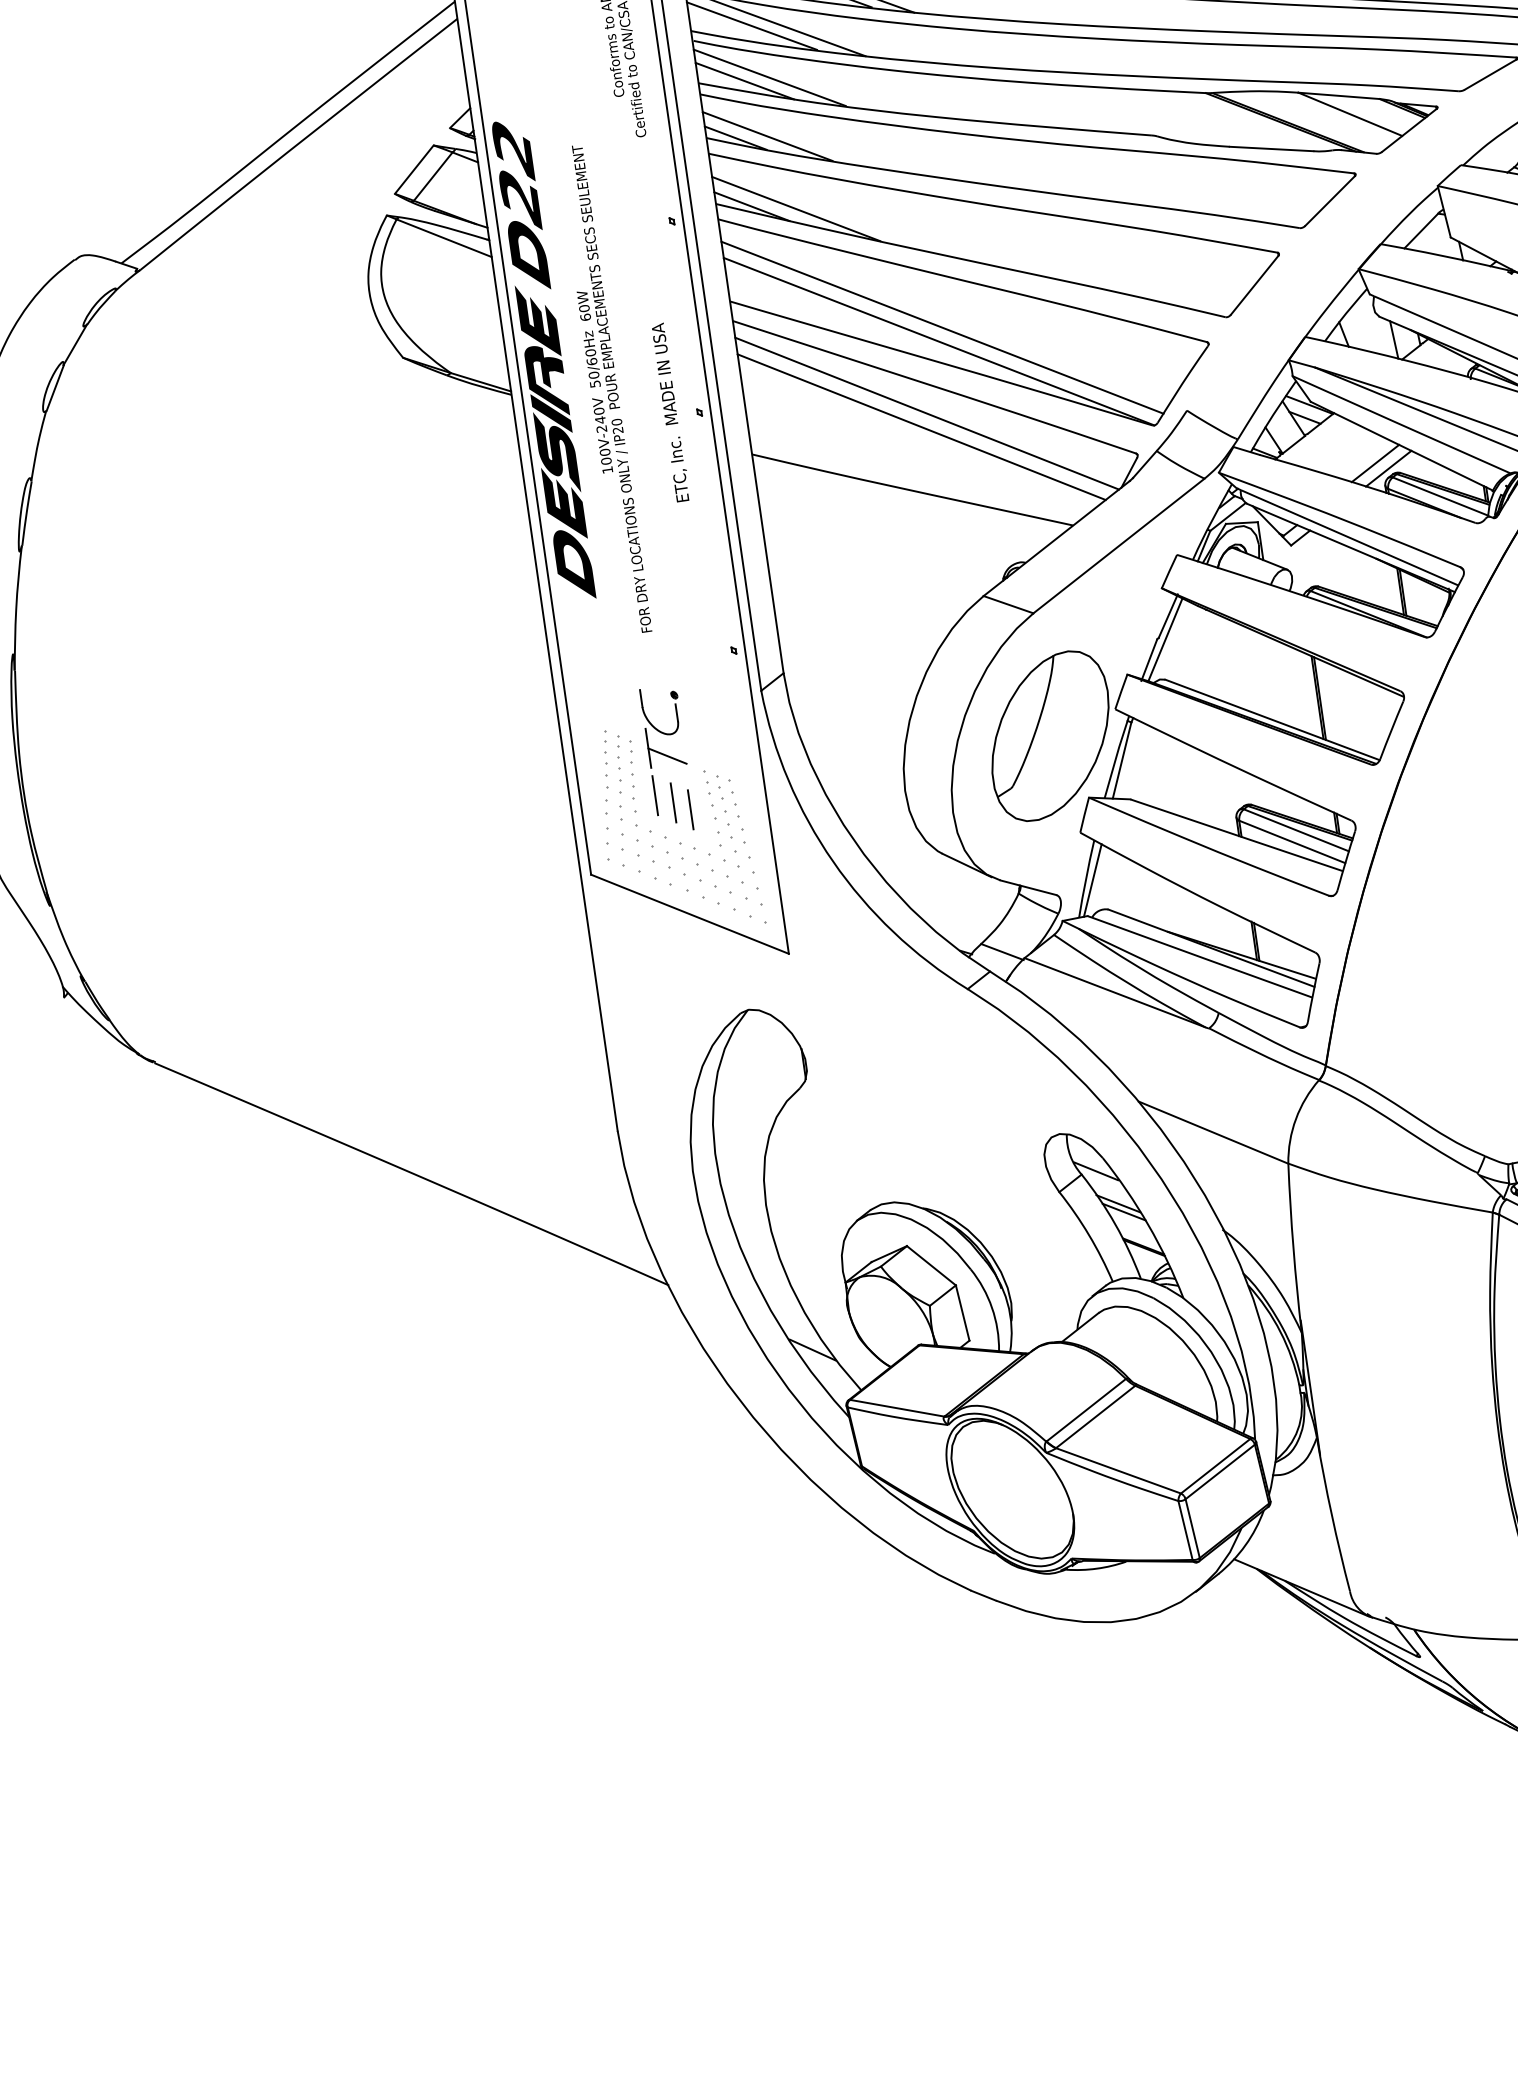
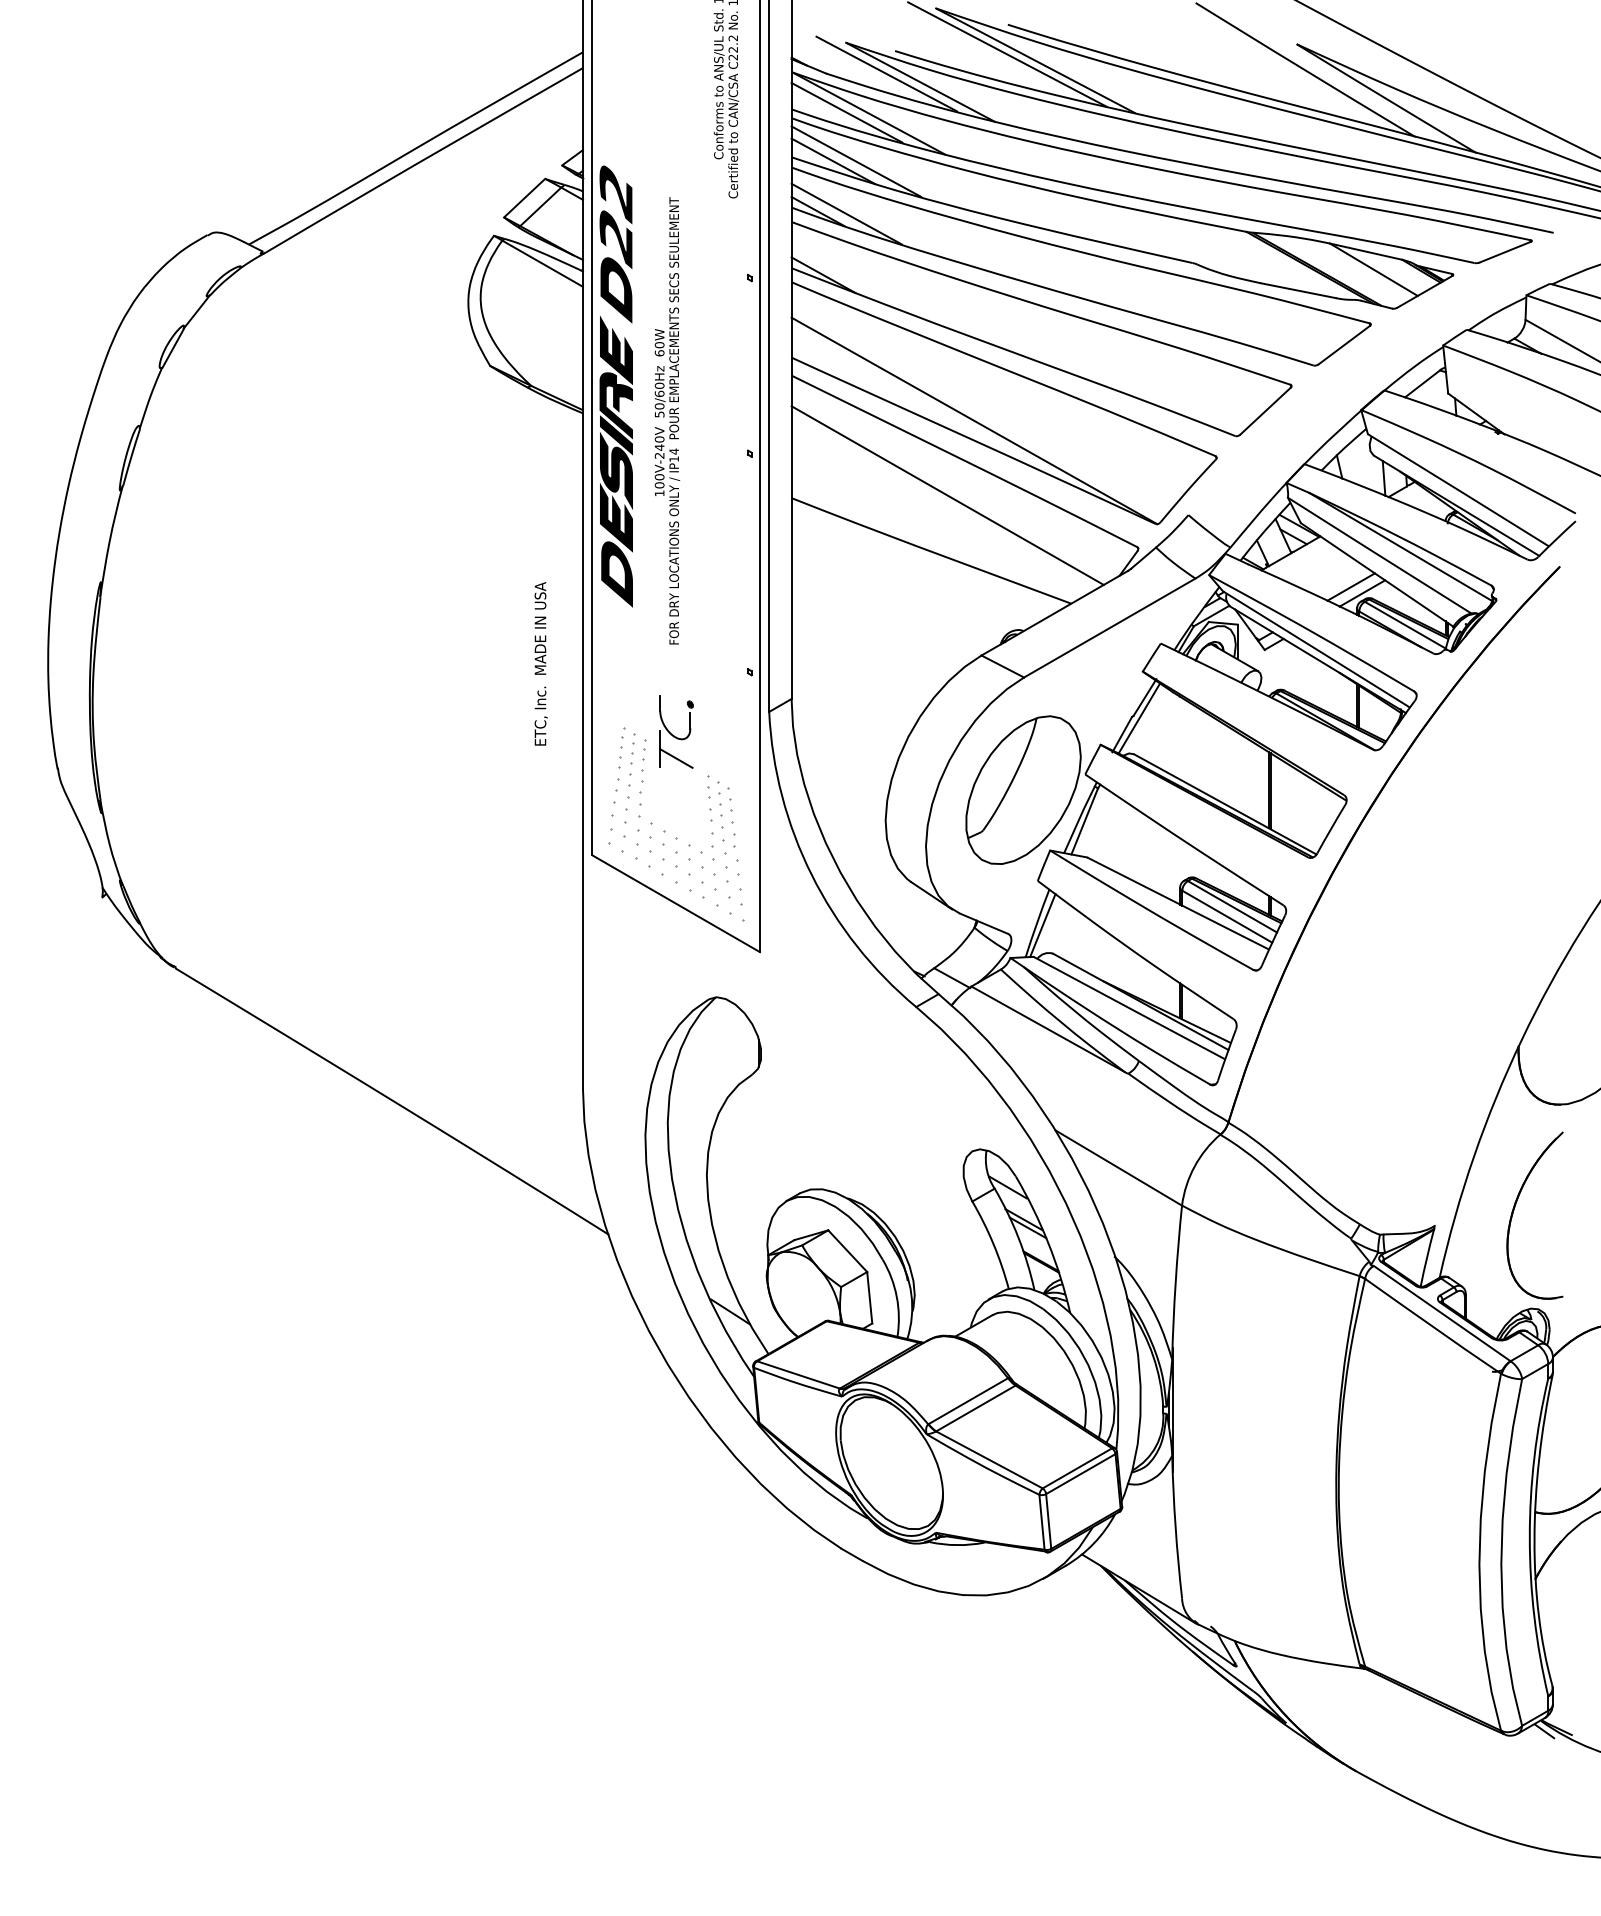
line: (795, 208) -> (862, 282), removed
line: (942, 327) -> (979, 408), removed
text: (670, 412) -> (540, 663), moved
line: (927, 412) -> (954, 483), removed
text: (617, 425) -> (674, 454), IP20 -> IP14
line: (655, 795) -> (660, 792), removed
line: (673, 803) -> (675, 801), removed
line: (690, 809) -> (690, 809), removed

